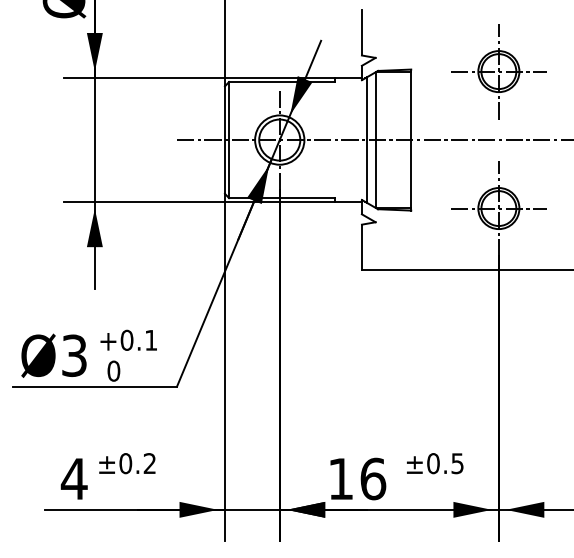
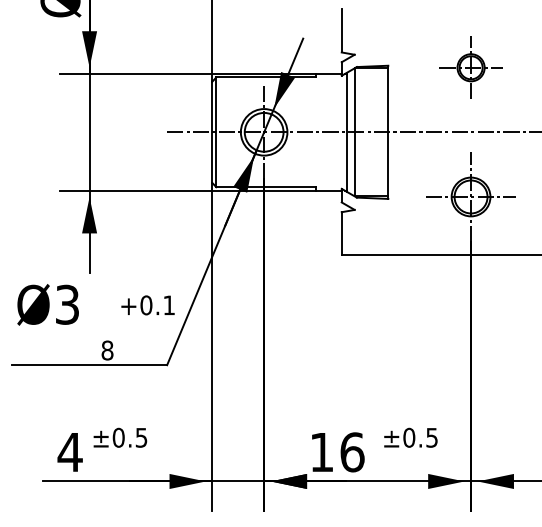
part: (498, 71) -> (470, 67), size x0.7
text: (128, 339) -> (147, 304), moved
text: (53, 355) -> (47, 304), moved
text: (113, 371) -> (107, 350), 0 -> 8
text: (149, 463) -> (141, 437), ±0.2 -> ±0.5

